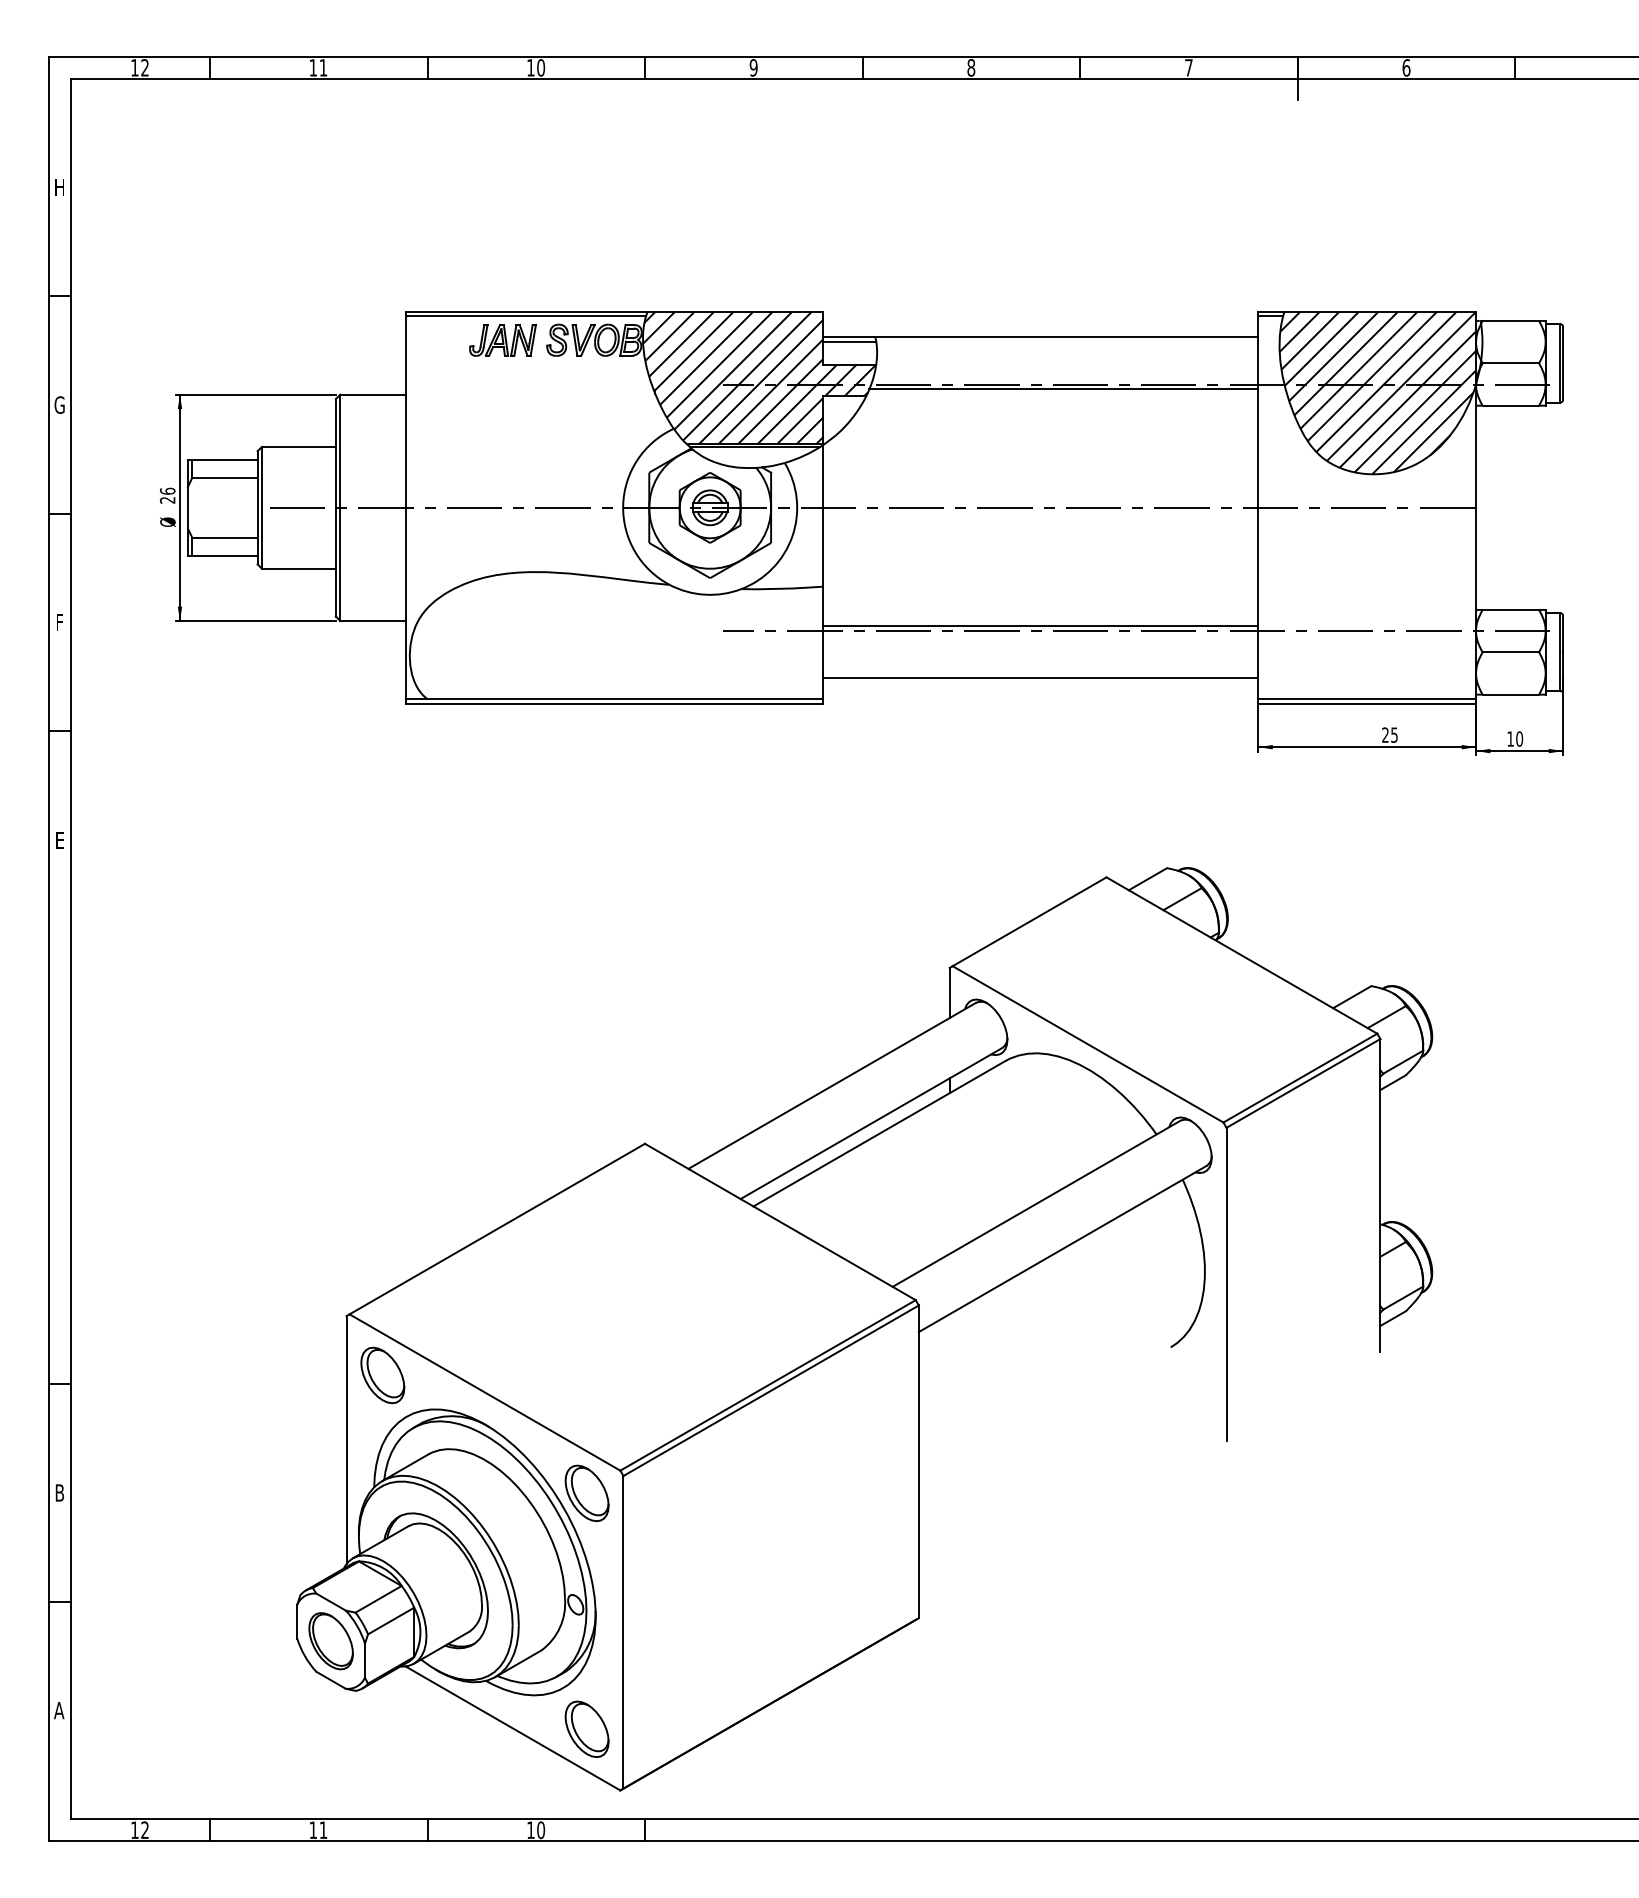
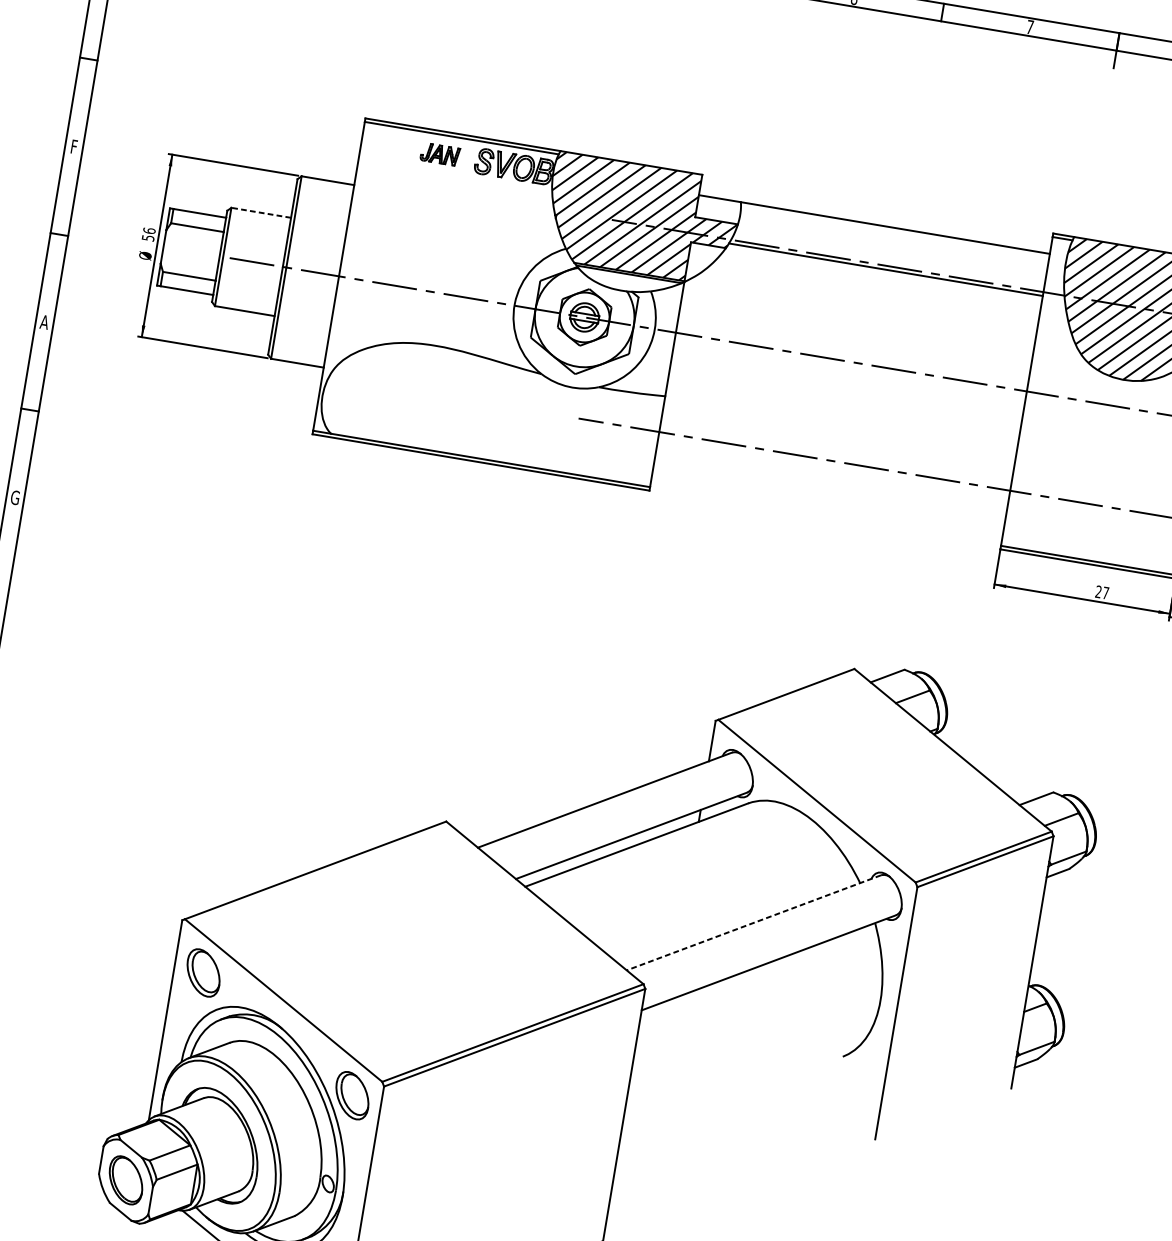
part: (502, 340) -> (439, 154), size x0.7
line: (849, 342) -> (719, 202), removed
text: (59, 404) -> (73, 146), G -> F
line: (298, 446) -> (260, 212), solid -> dashed
text: (167, 500) -> (148, 238), 26 -> 56
text: (59, 622) -> (44, 322), F -> A
line: (1040, 626) -> (835, 457), removed
line: (1040, 678) -> (828, 499), removed
text: (1394, 734) -> (1105, 592), 25 -> 27
text: (59, 840) -> (15, 497), E -> G
line: (1036, 1203) -> (753, 922), solid -> dashed

